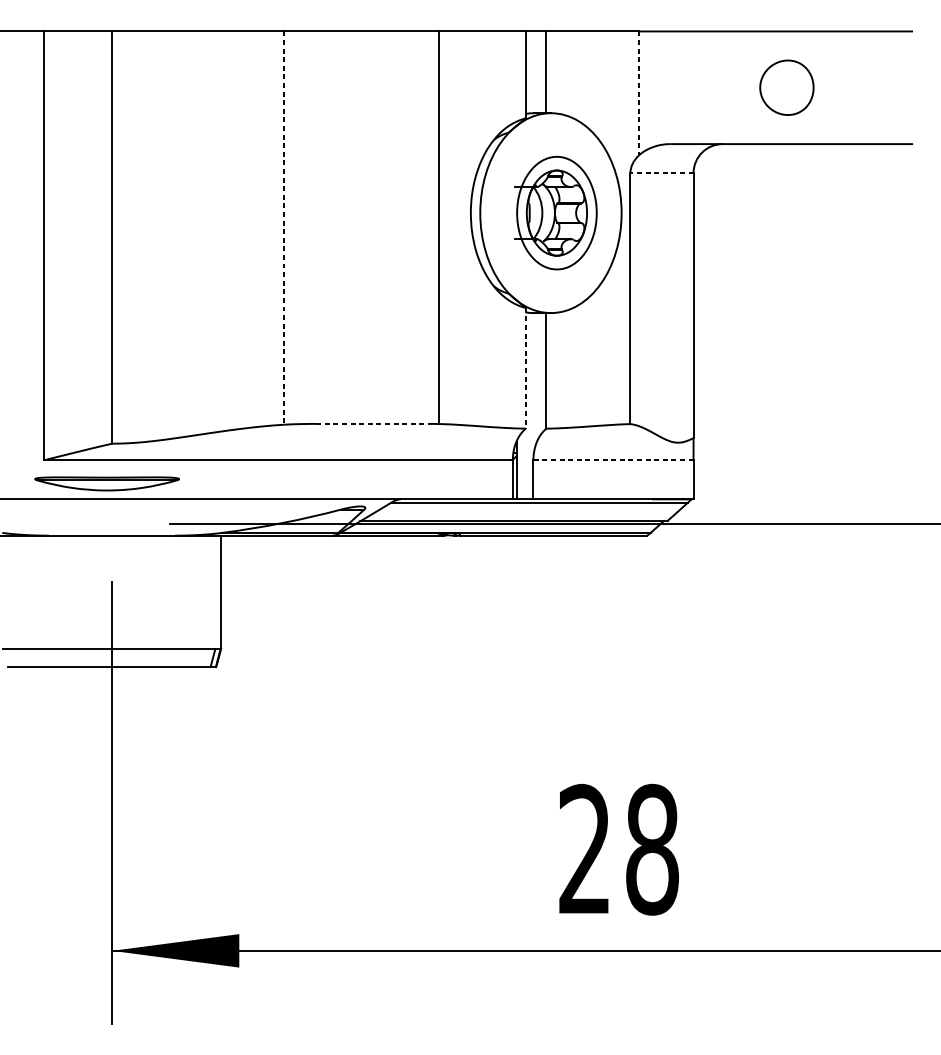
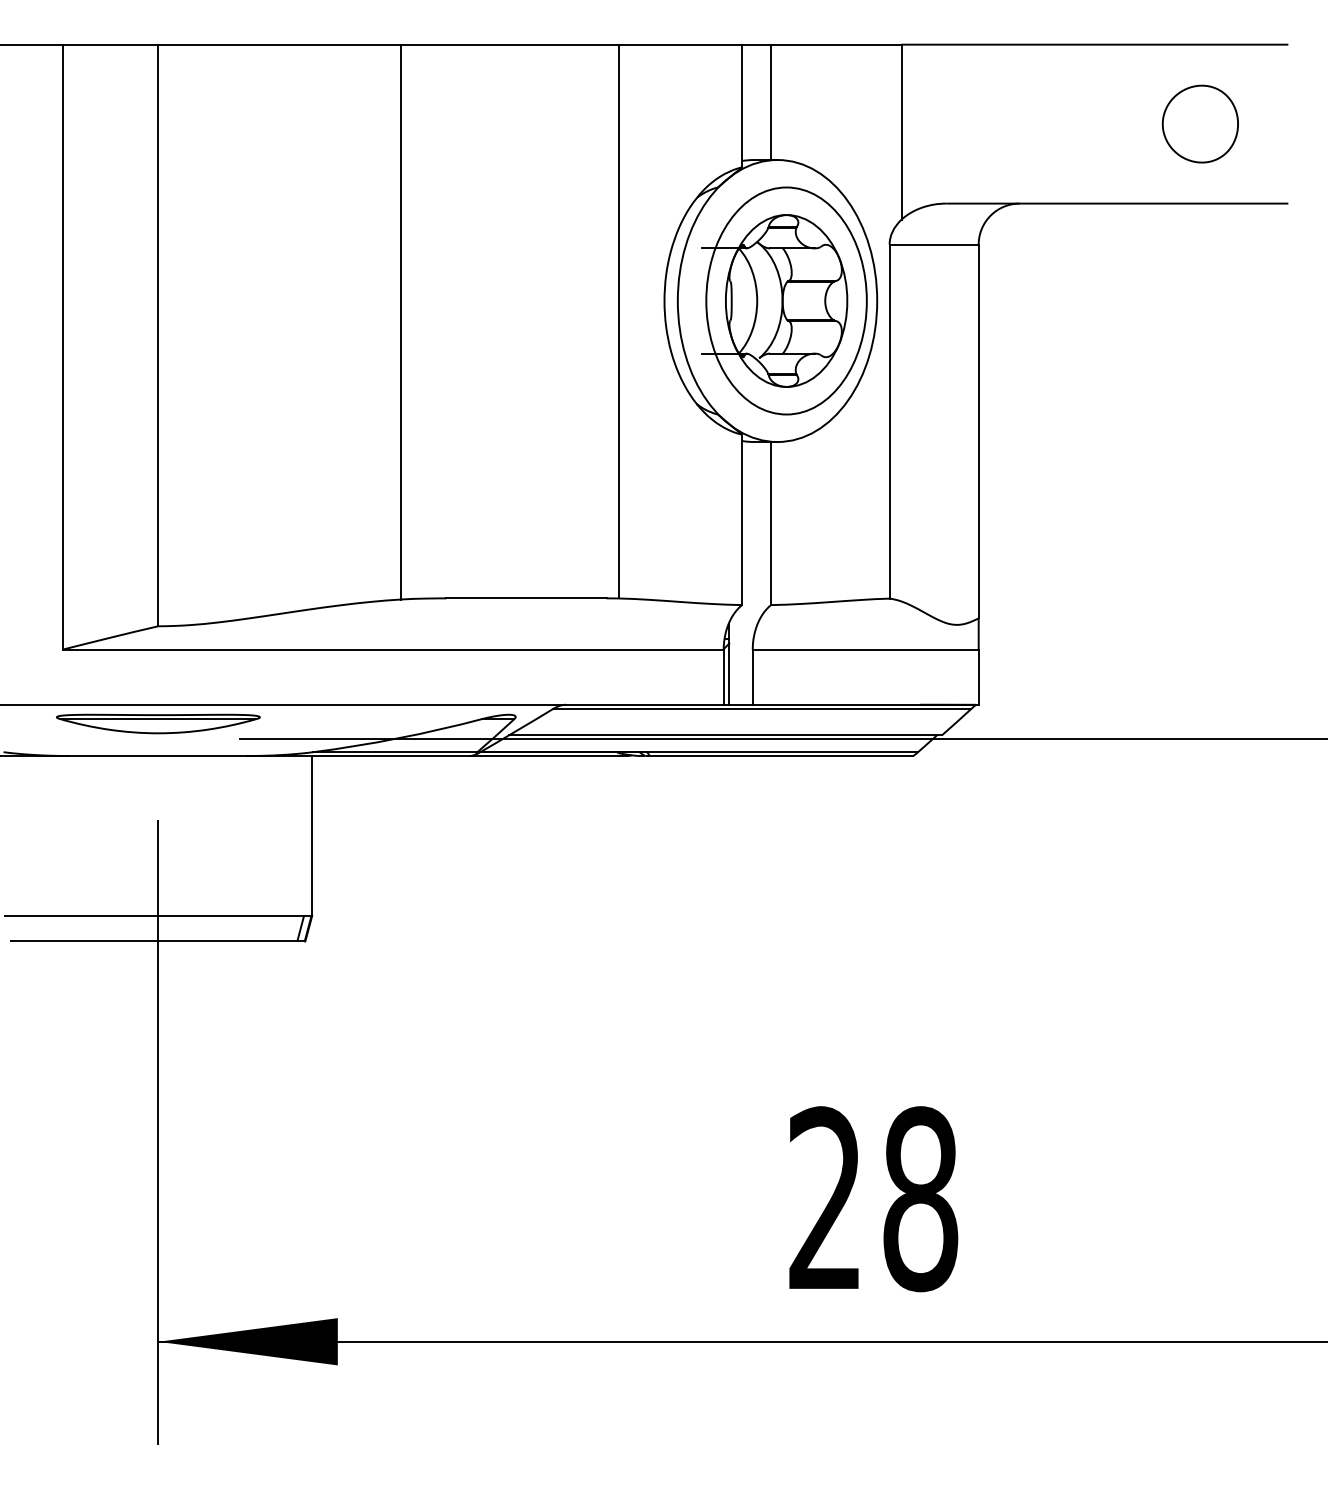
part: (786, 87) -> (1199, 123), moved
line: (638, 93) -> (901, 132), dashed -> solid
line: (662, 173) -> (934, 244), dashed -> solid
part: (555, 212) -> (784, 300), size x1.43
line: (284, 228) -> (401, 322), dashed -> solid
line: (526, 368) -> (742, 520), dashed -> solid
line: (373, 424) -> (526, 598), dashed -> solid
line: (613, 460) -> (865, 649), dashed -> solid
part: (107, 483) -> (158, 723), moved

